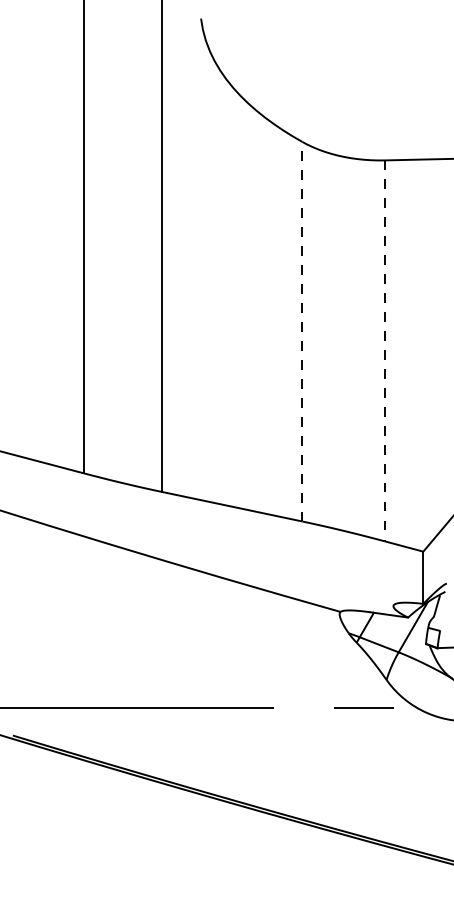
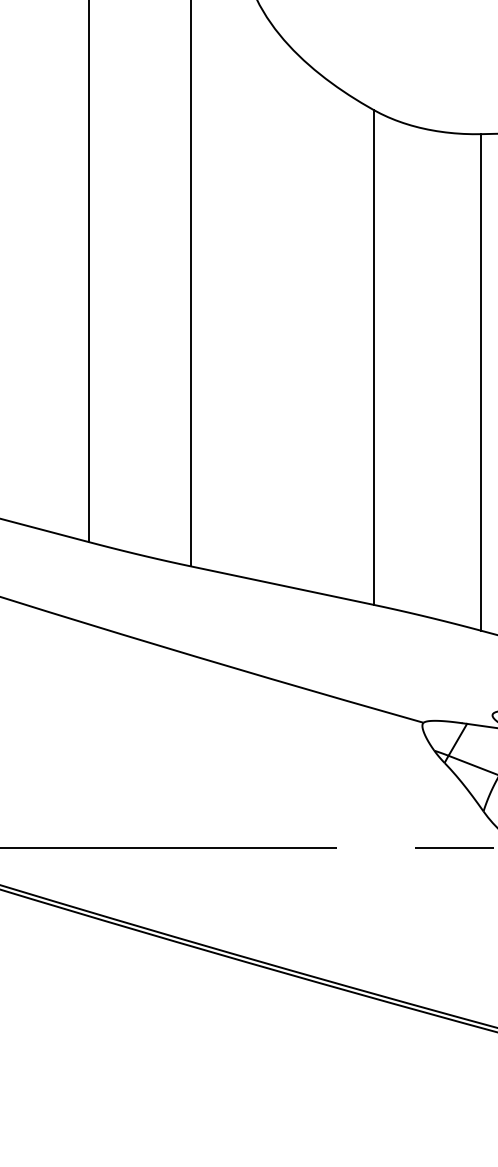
line: (302, 331) -> (373, 357), dashed -> solid
line: (384, 351) -> (480, 383), dashed -> solid

